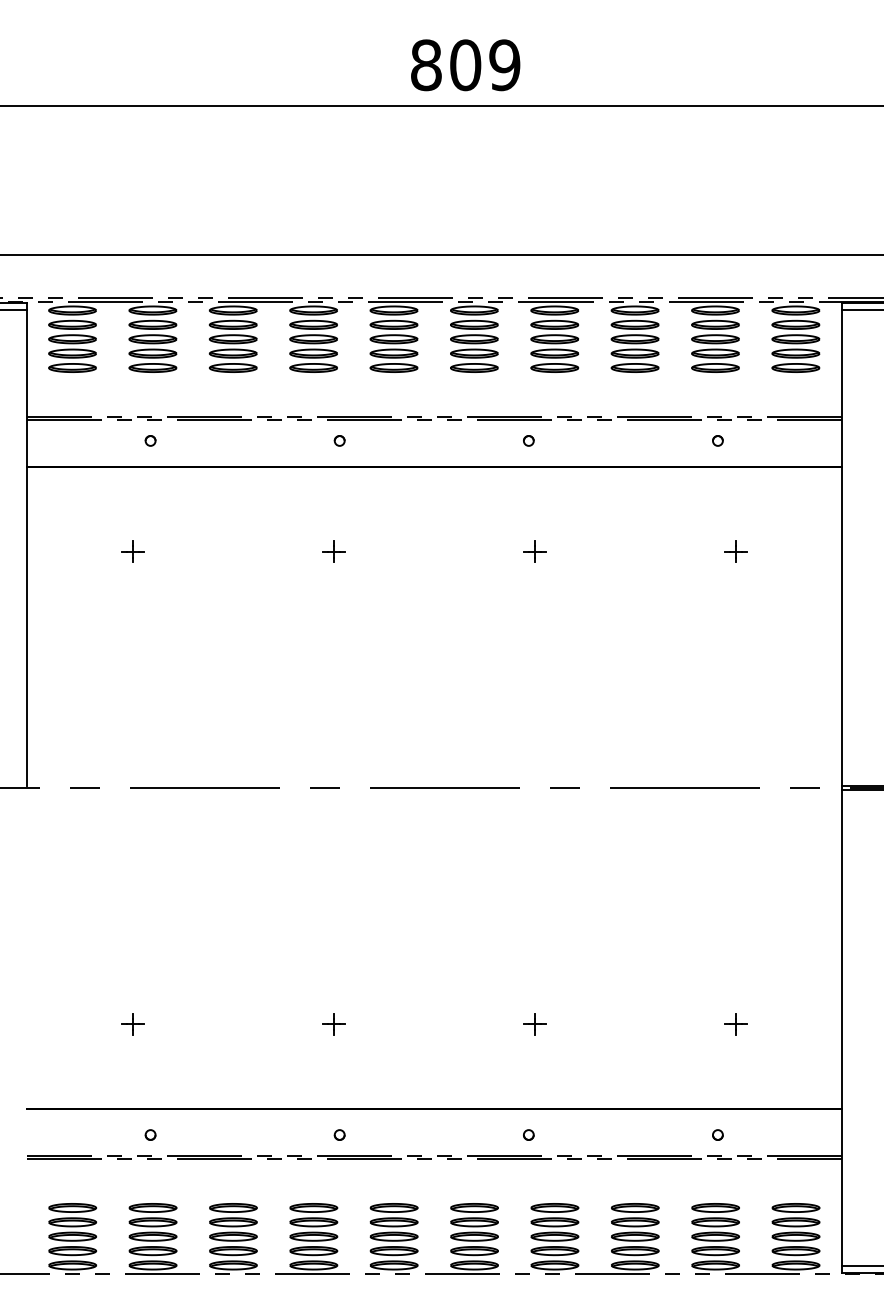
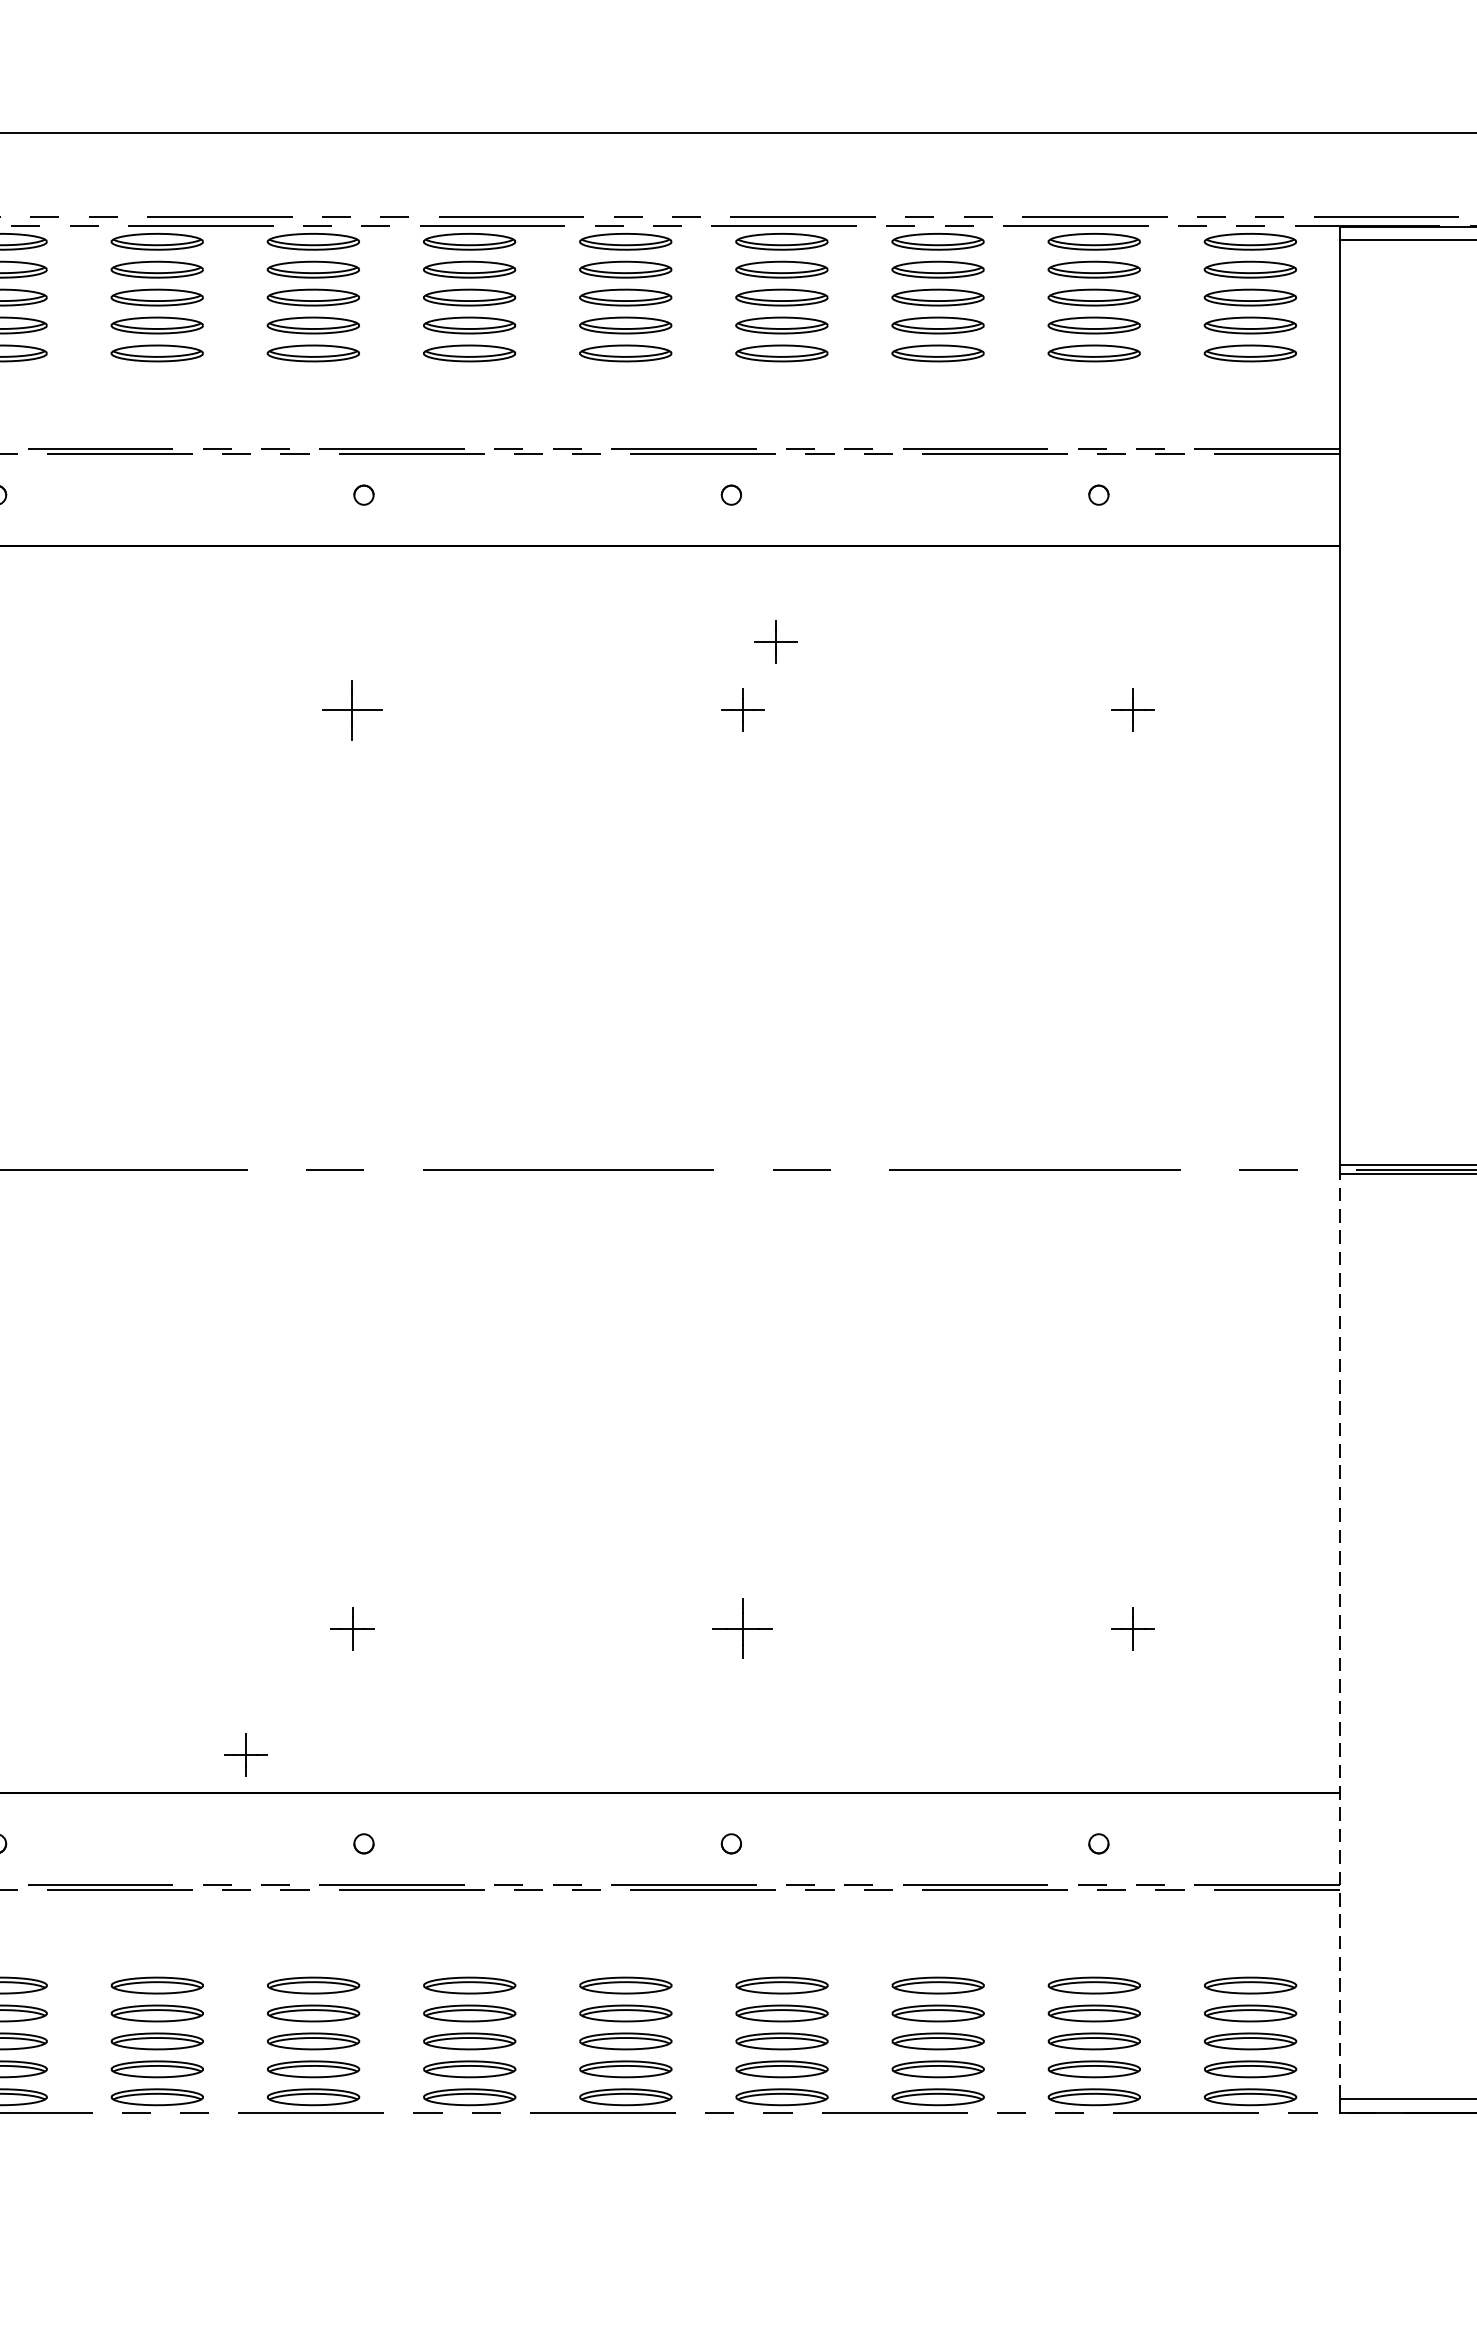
part: (551, 516) -> (775, 641), added
part: (333, 551) -> (351, 709), size x1.4
part: (534, 1024) -> (742, 1629), size x1.4
line: (842, 1028) -> (1340, 1636), solid -> dashed
part: (278, 1089) -> (245, 1755), added

